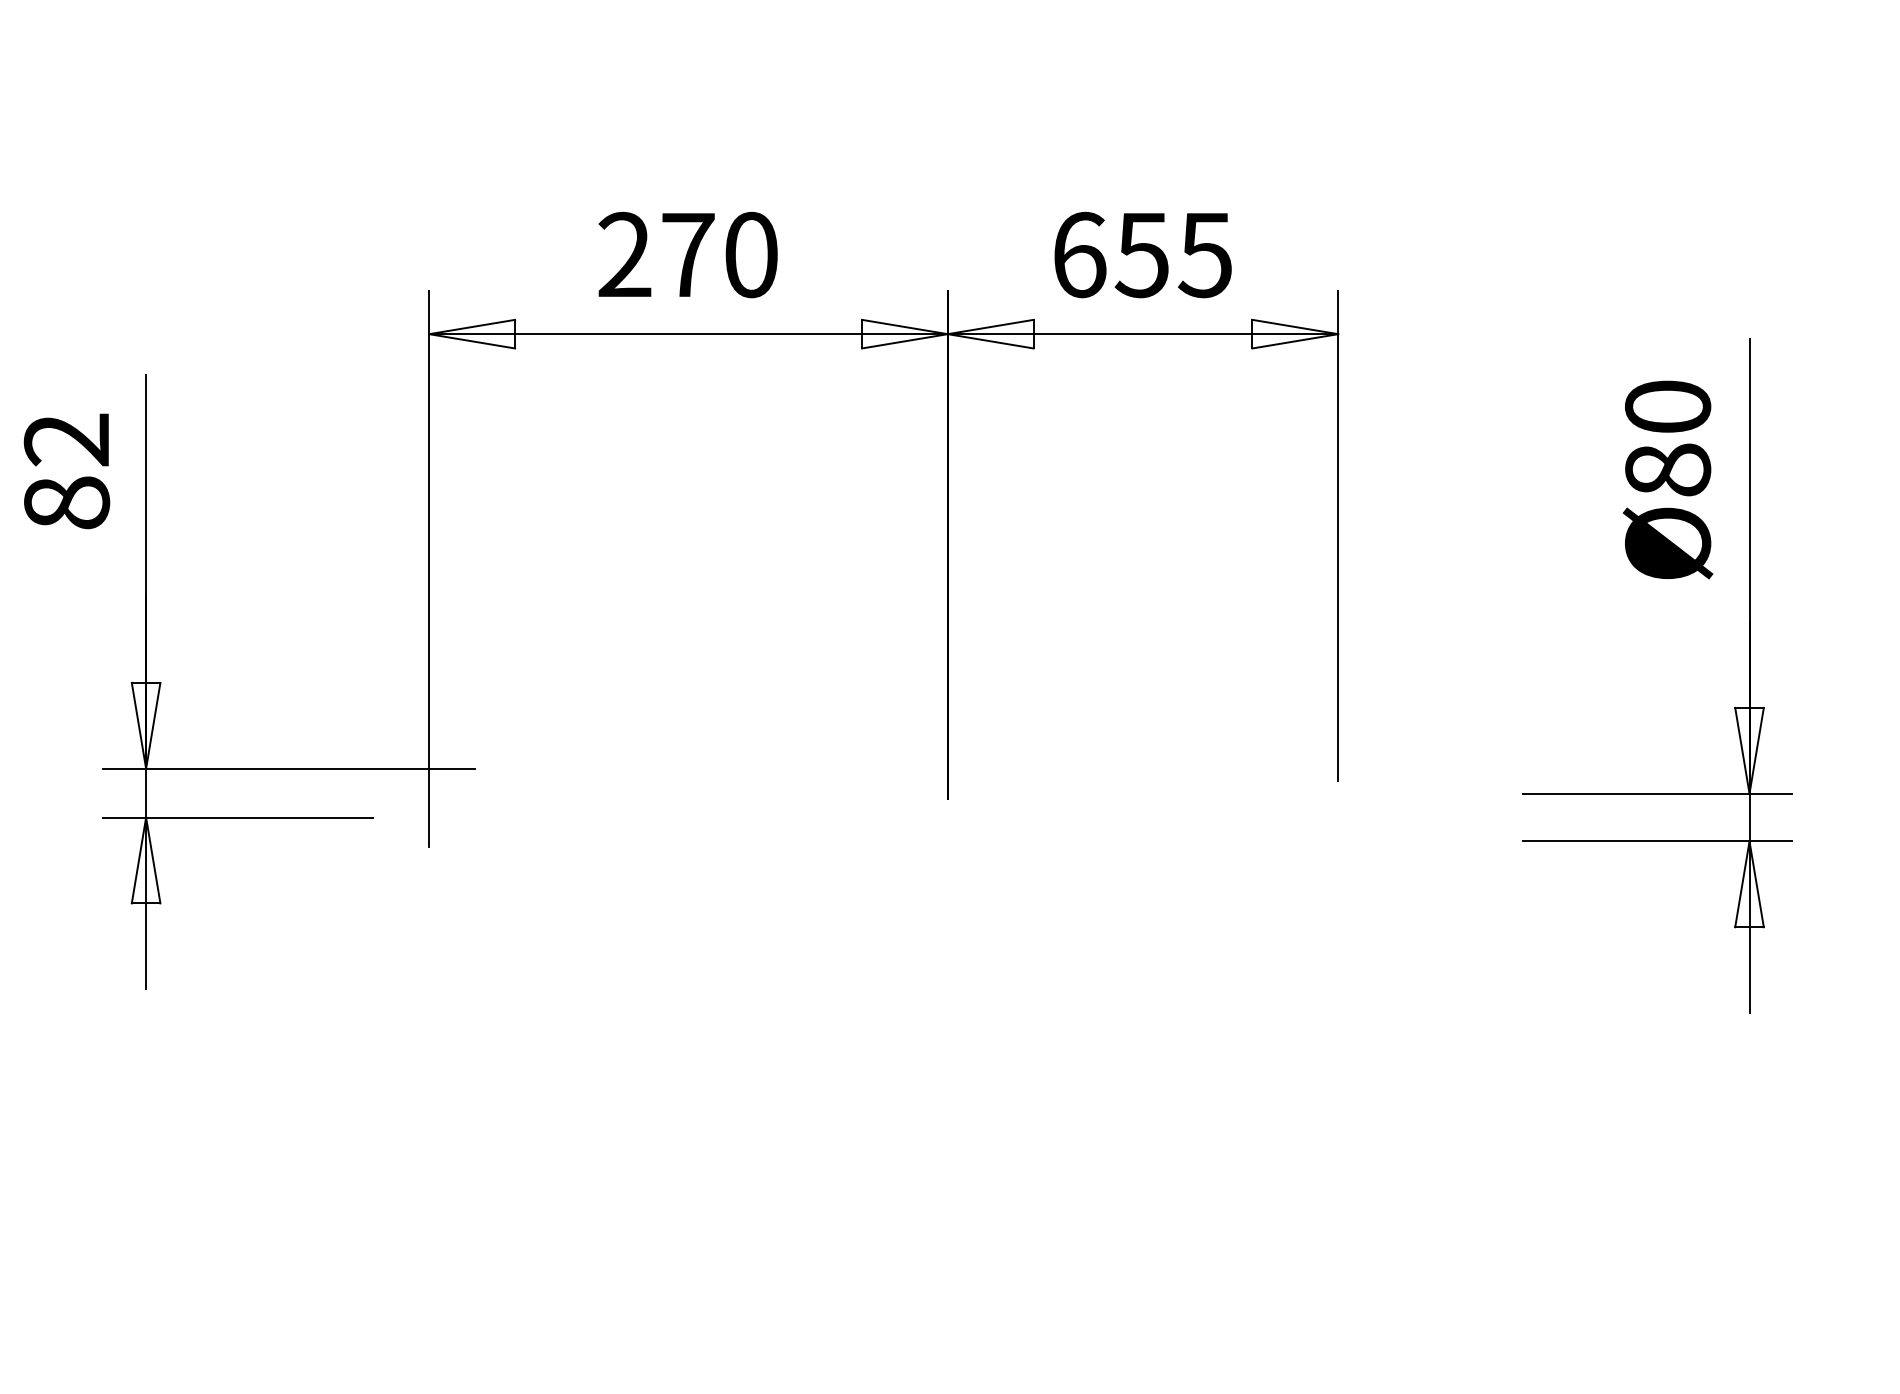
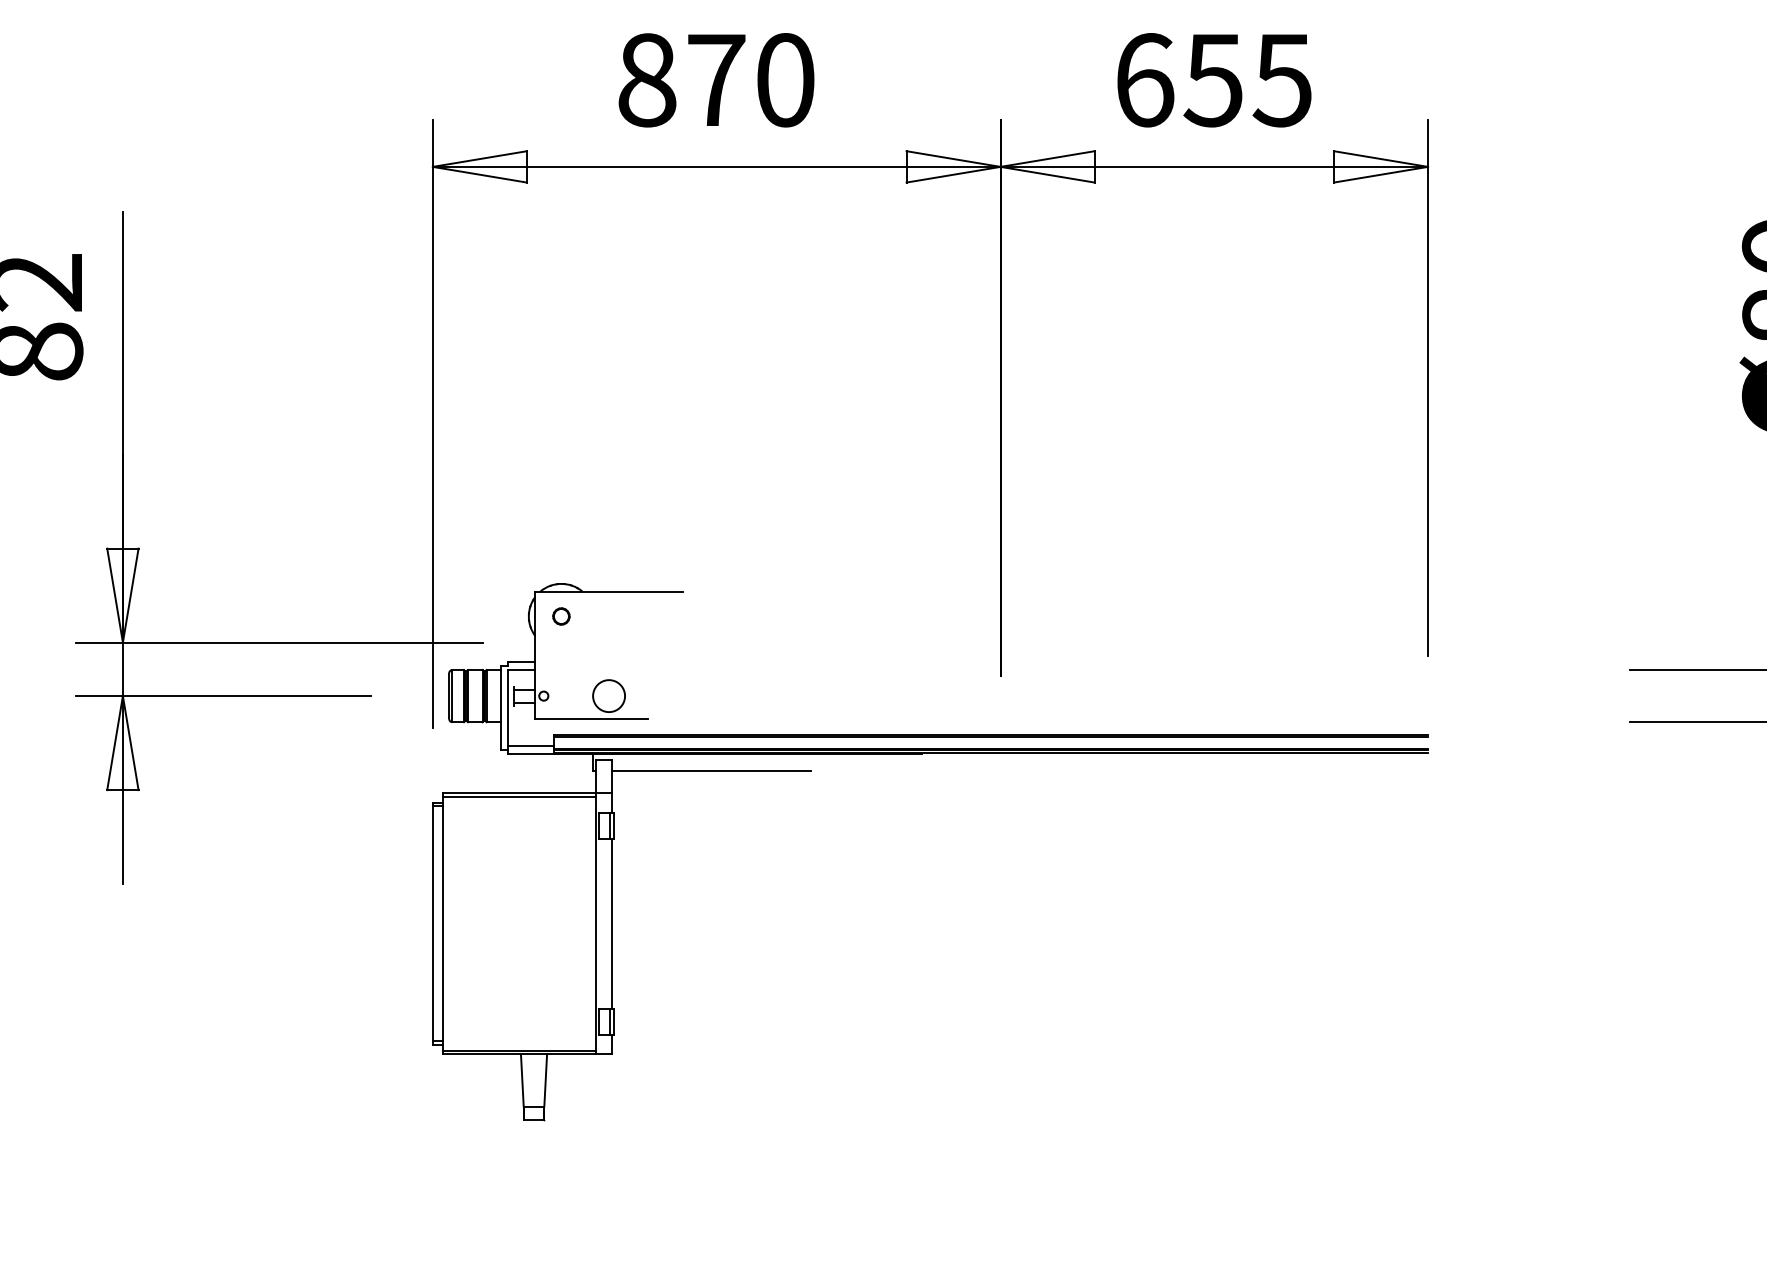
text: (624, 254) -> (646, 79), 270 -> 870
part: (876, 871) -> (922, 755), added

